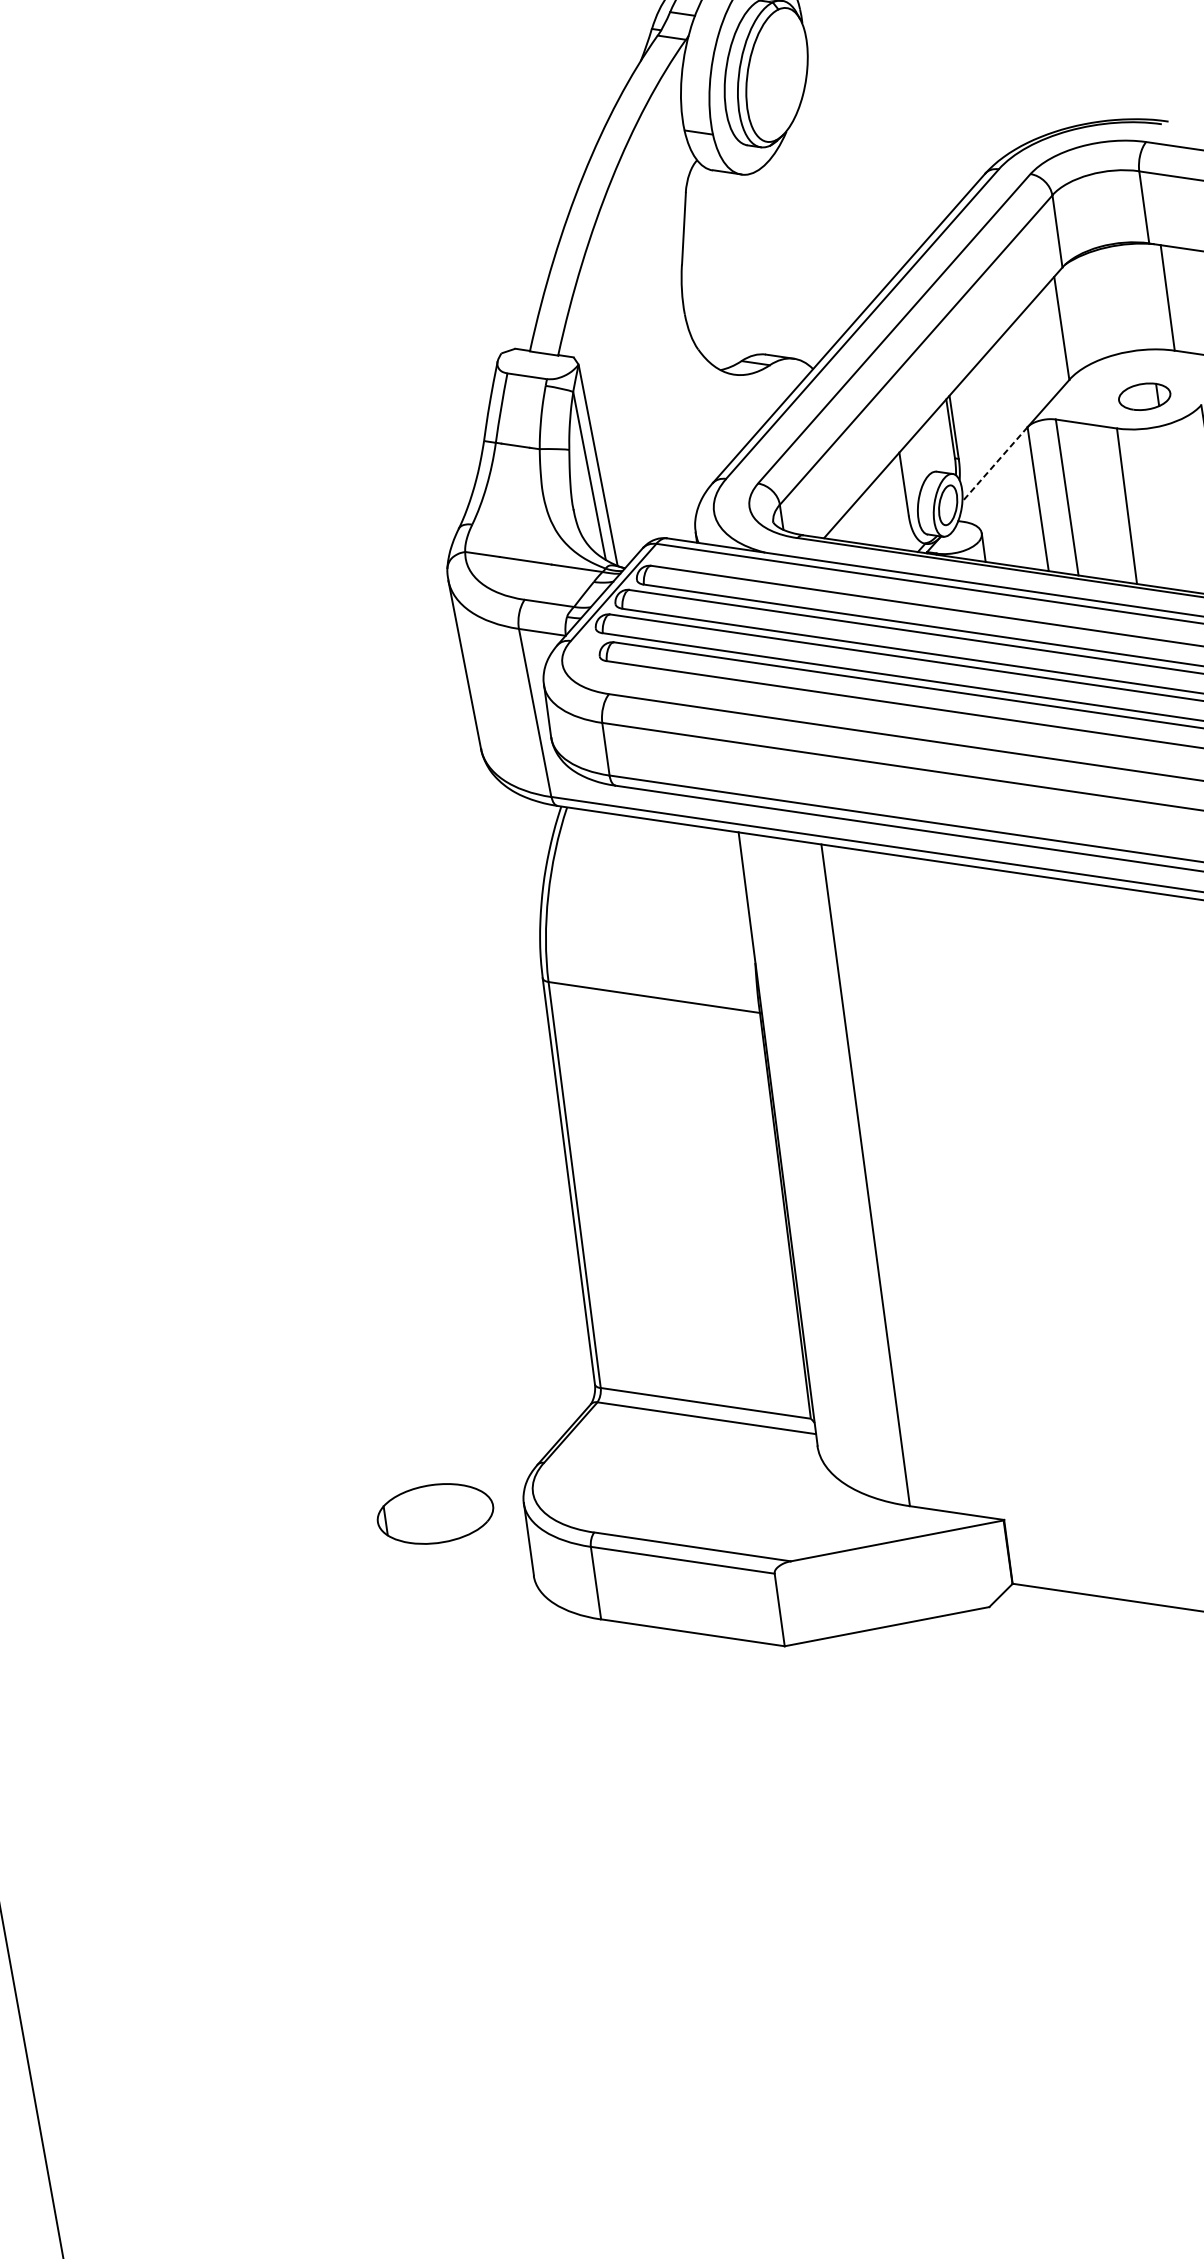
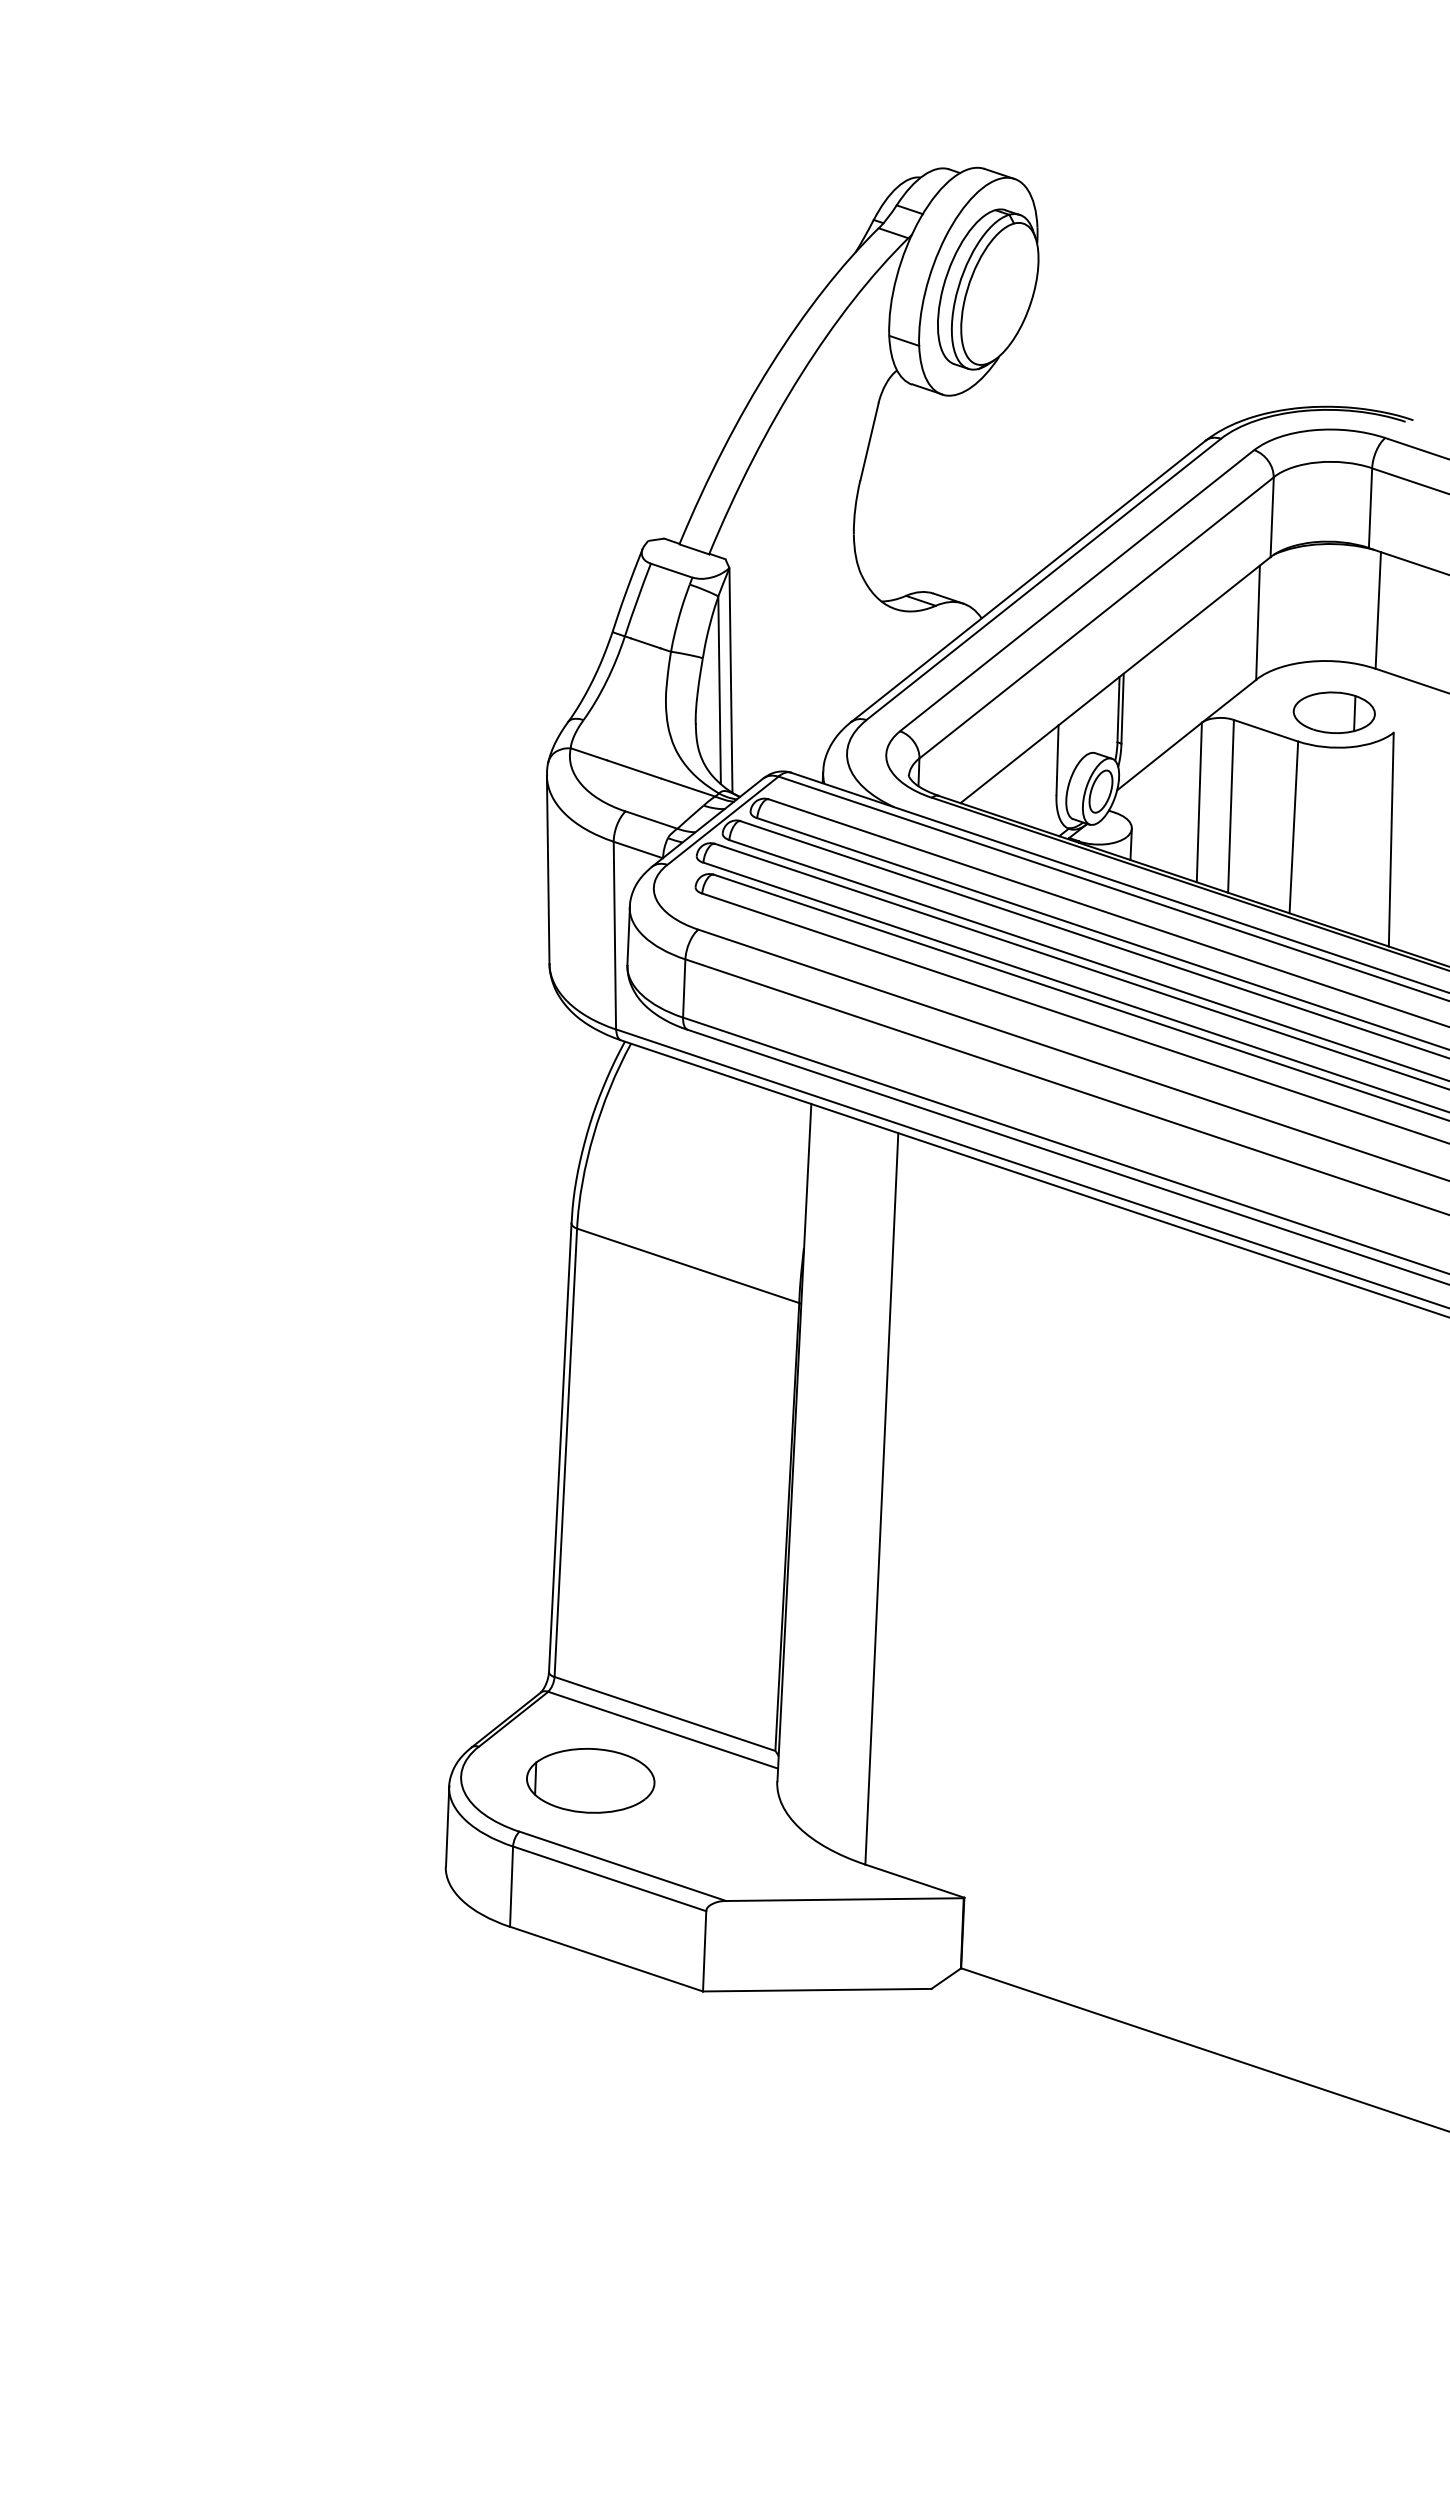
part: (1144, 396) -> (1333, 712), size x1.43
line: (994, 464) -> (1159, 756), dashed -> solid
part: (435, 1513) -> (590, 1780), moved

